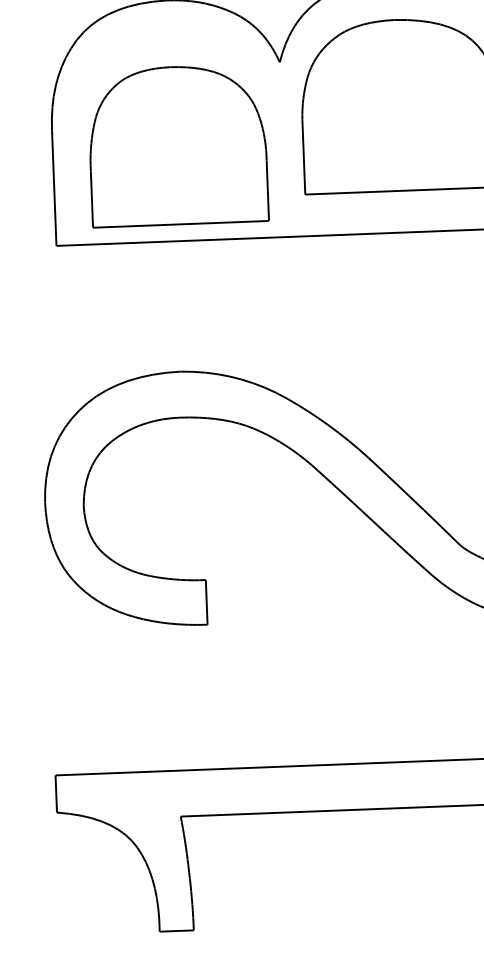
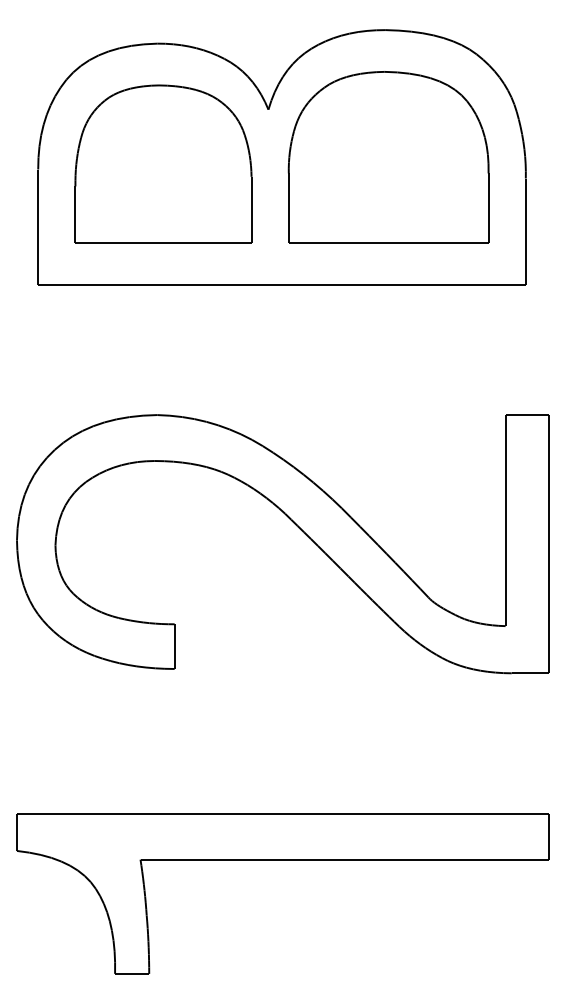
part: (177, 145) -> (163, 163), moved

